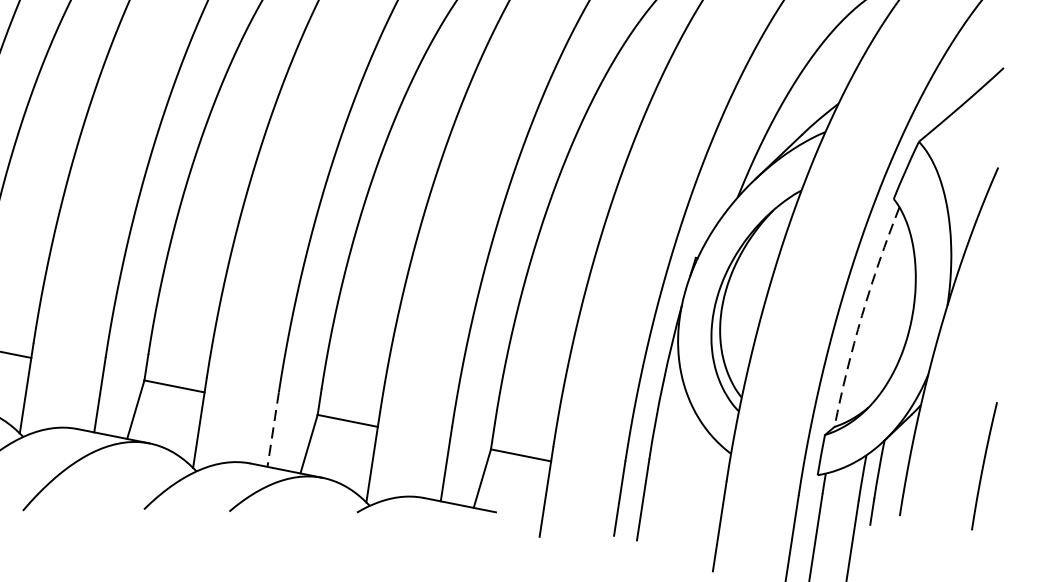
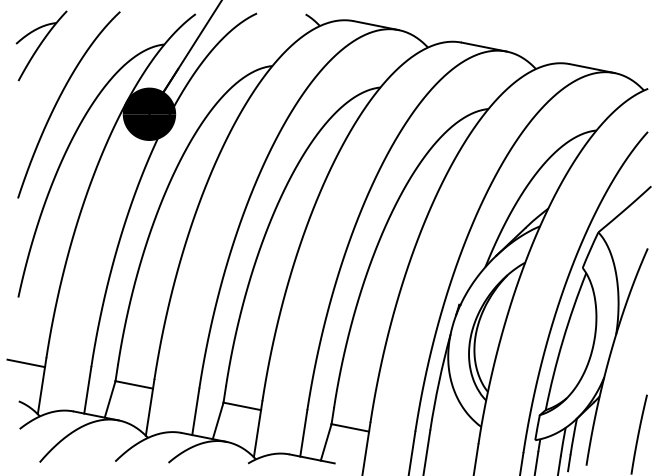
arc: (861, 315) -> (562, 340), dashed -> solid
line: (272, 430) -> (195, 412), dashed -> solid

